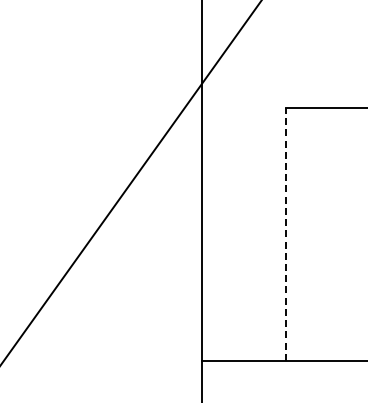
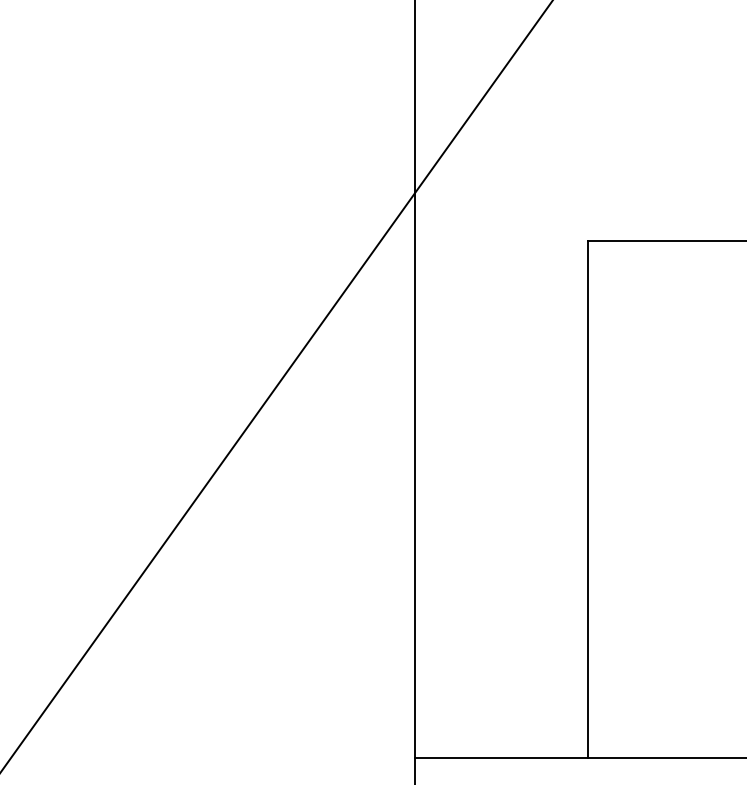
line: (286, 234) -> (587, 499), dashed -> solid

